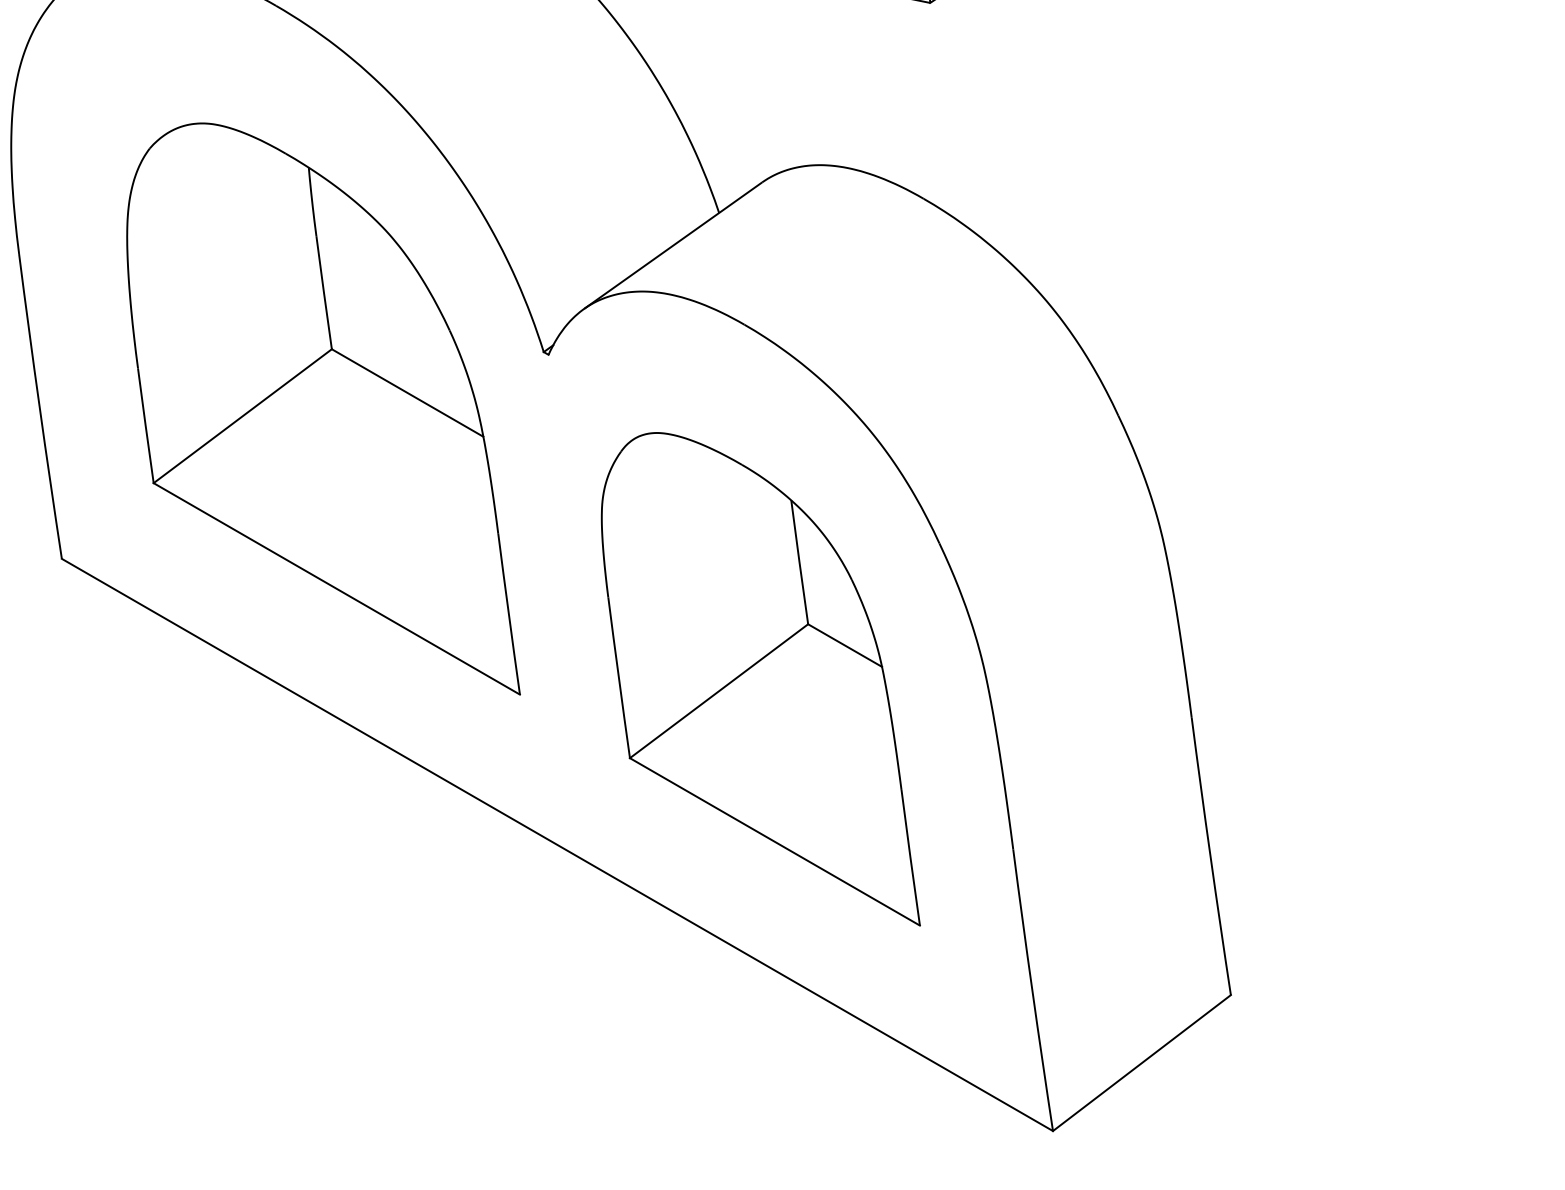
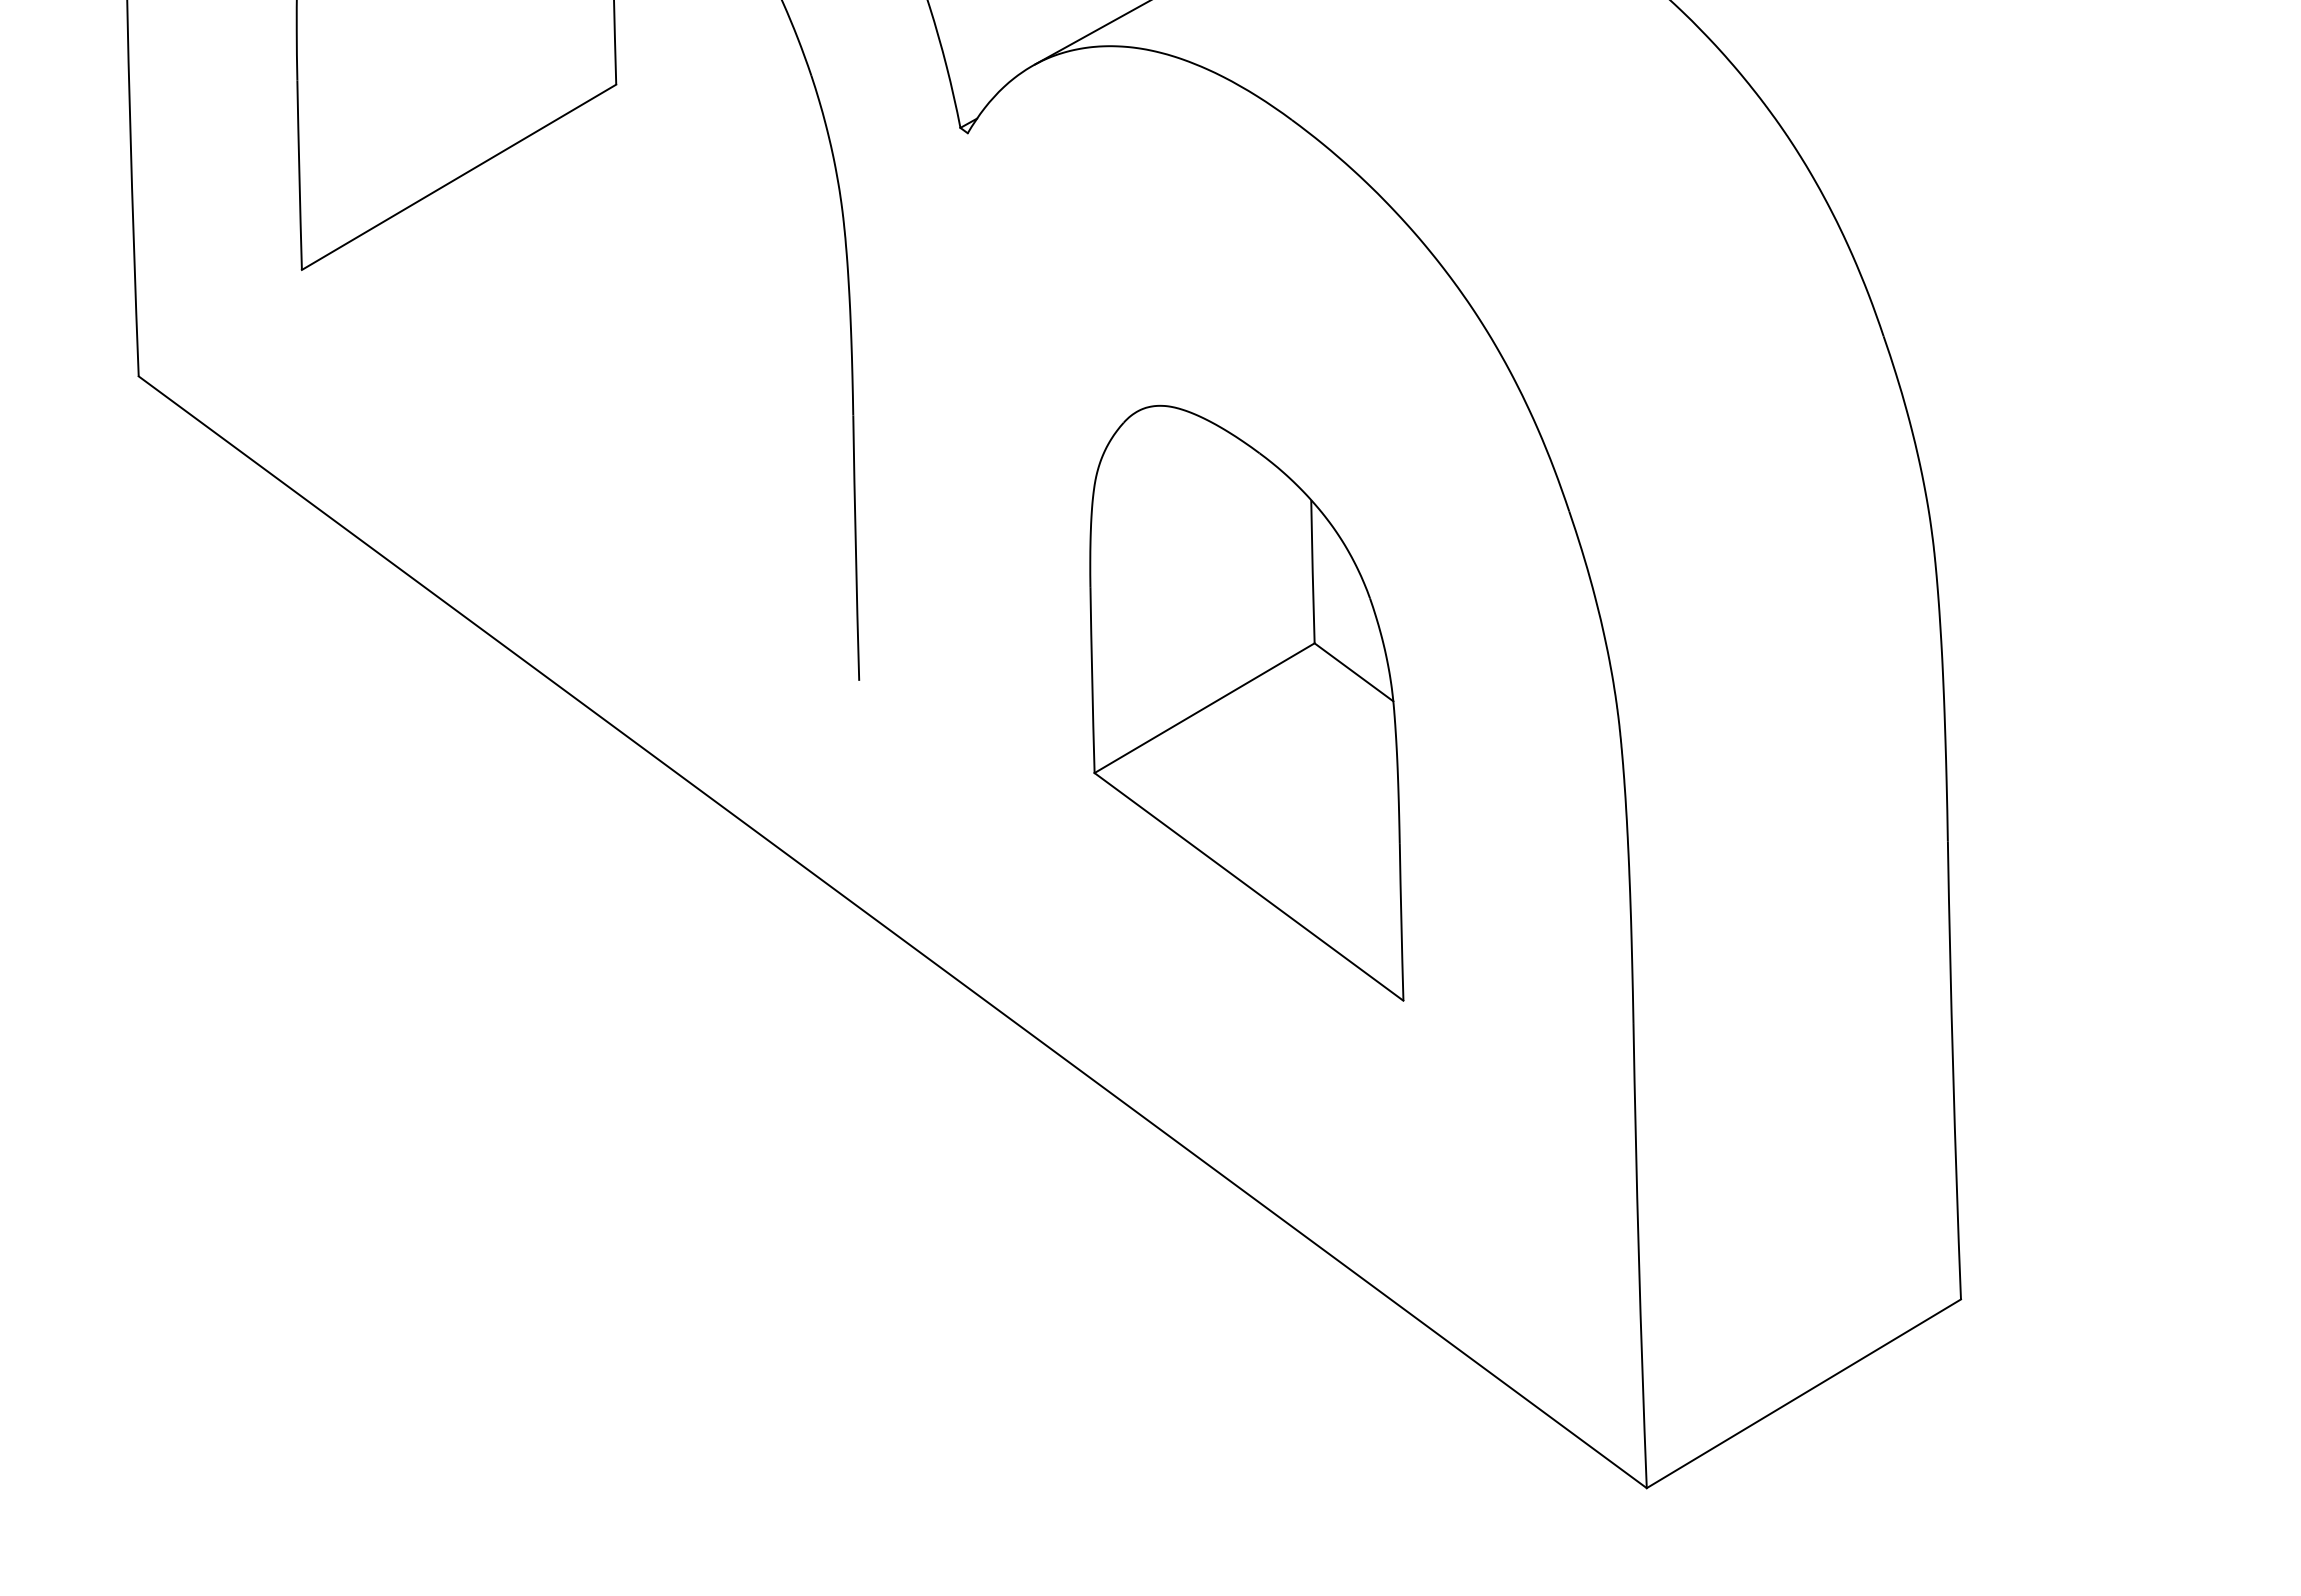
line: (407, 392) -> (731, 168), removed
line: (336, 588) -> (580, 474), removed
part: (760, 679) -> (1253, 700), size x0.7

